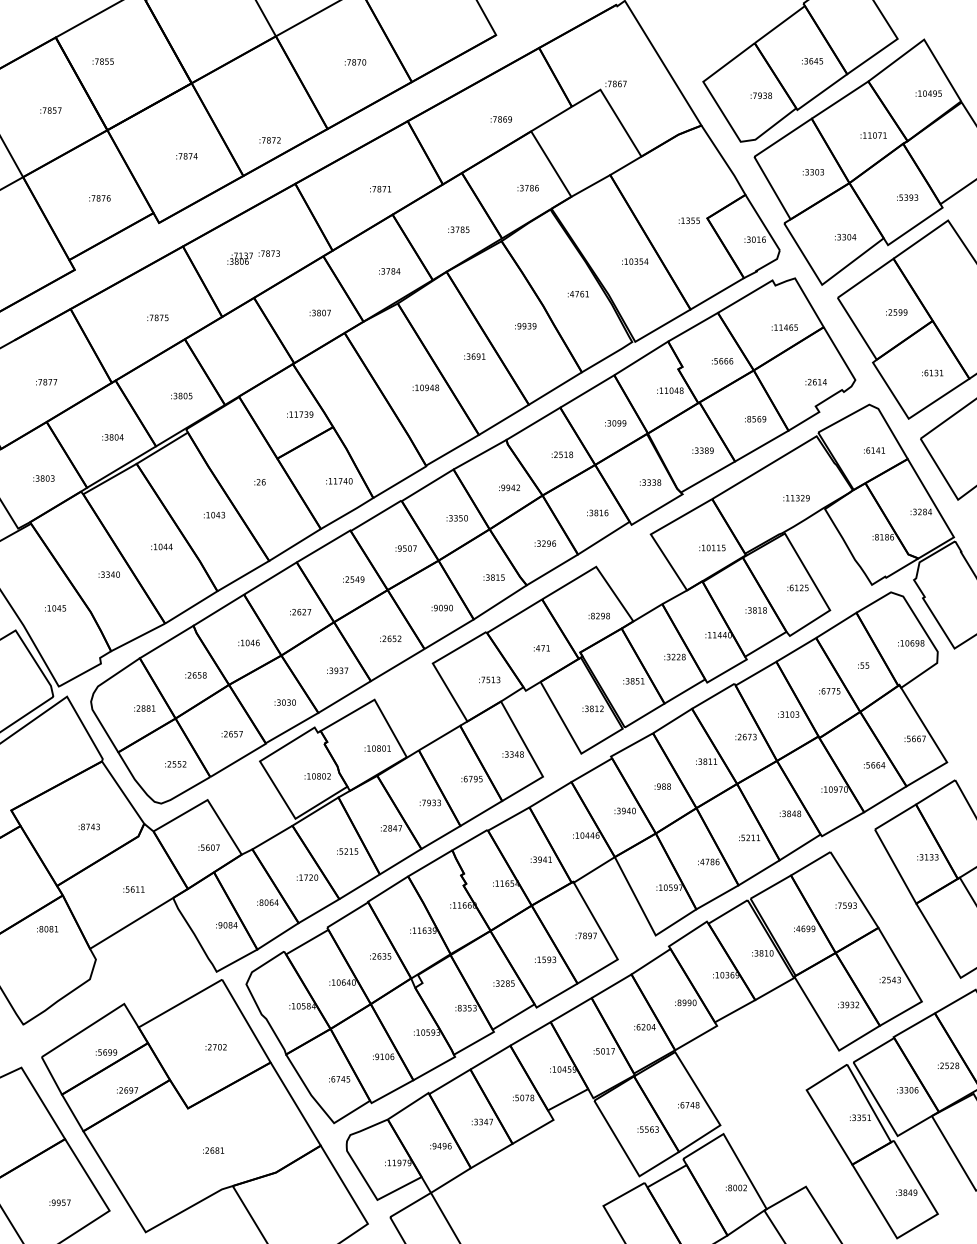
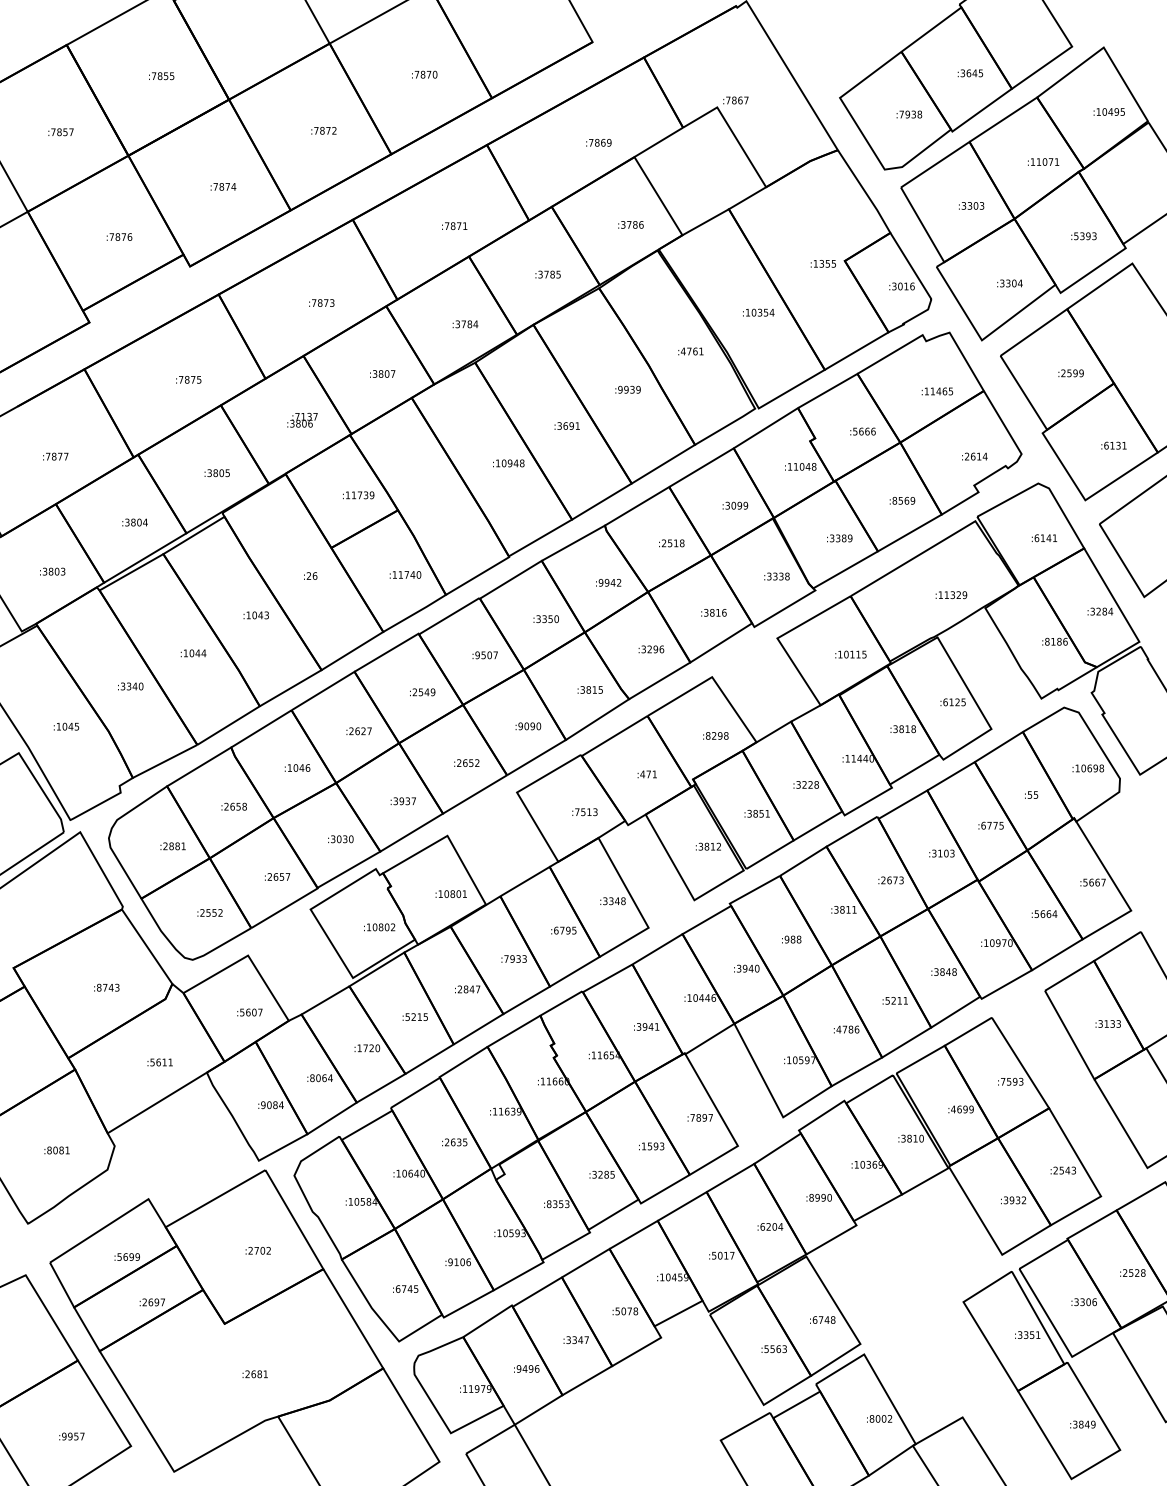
text: (102, 61) -> (160, 76), moved
text: (269, 140) -> (323, 130), moved
text: (239, 258) -> (301, 419), moved
text: (47, 929) -> (56, 1150), moved

